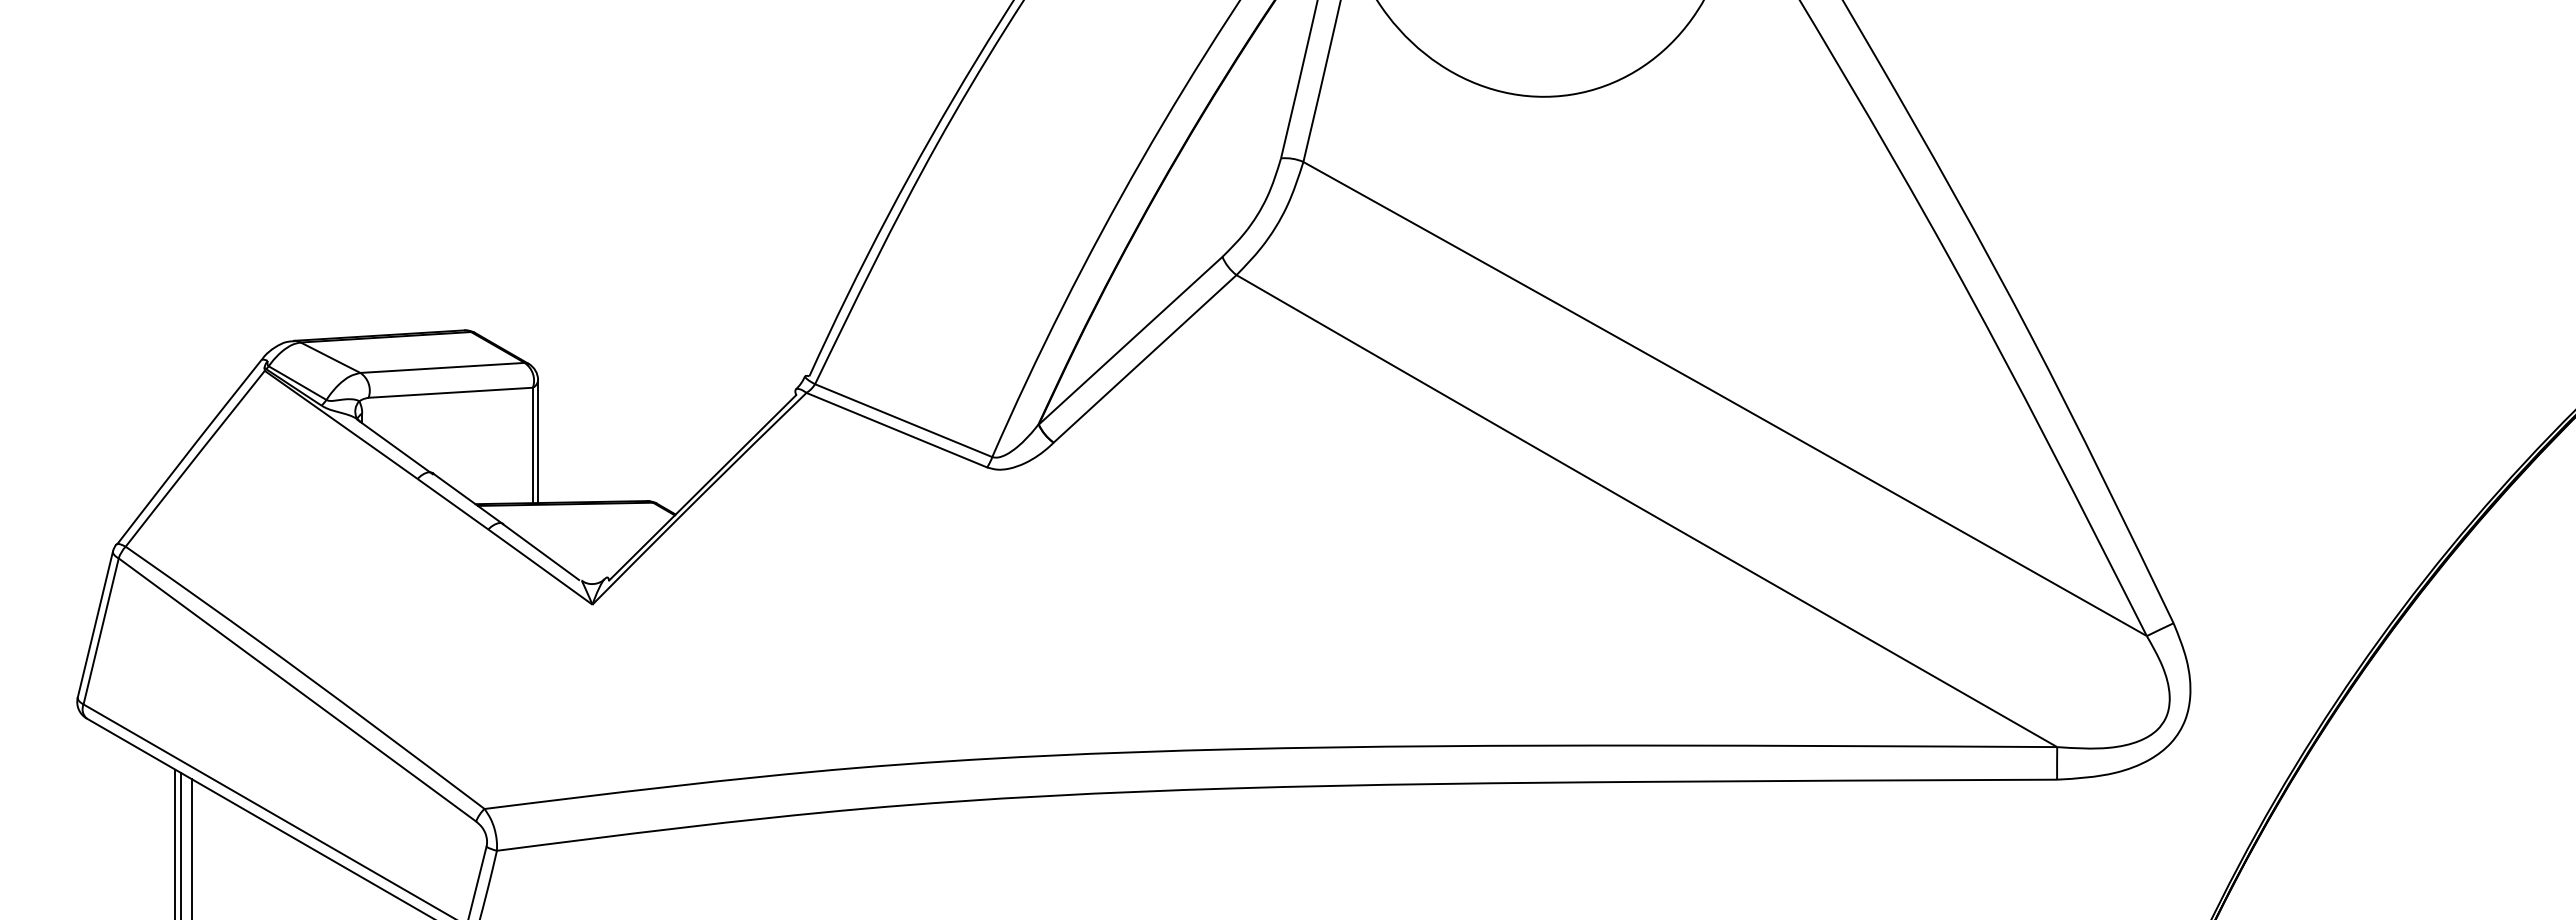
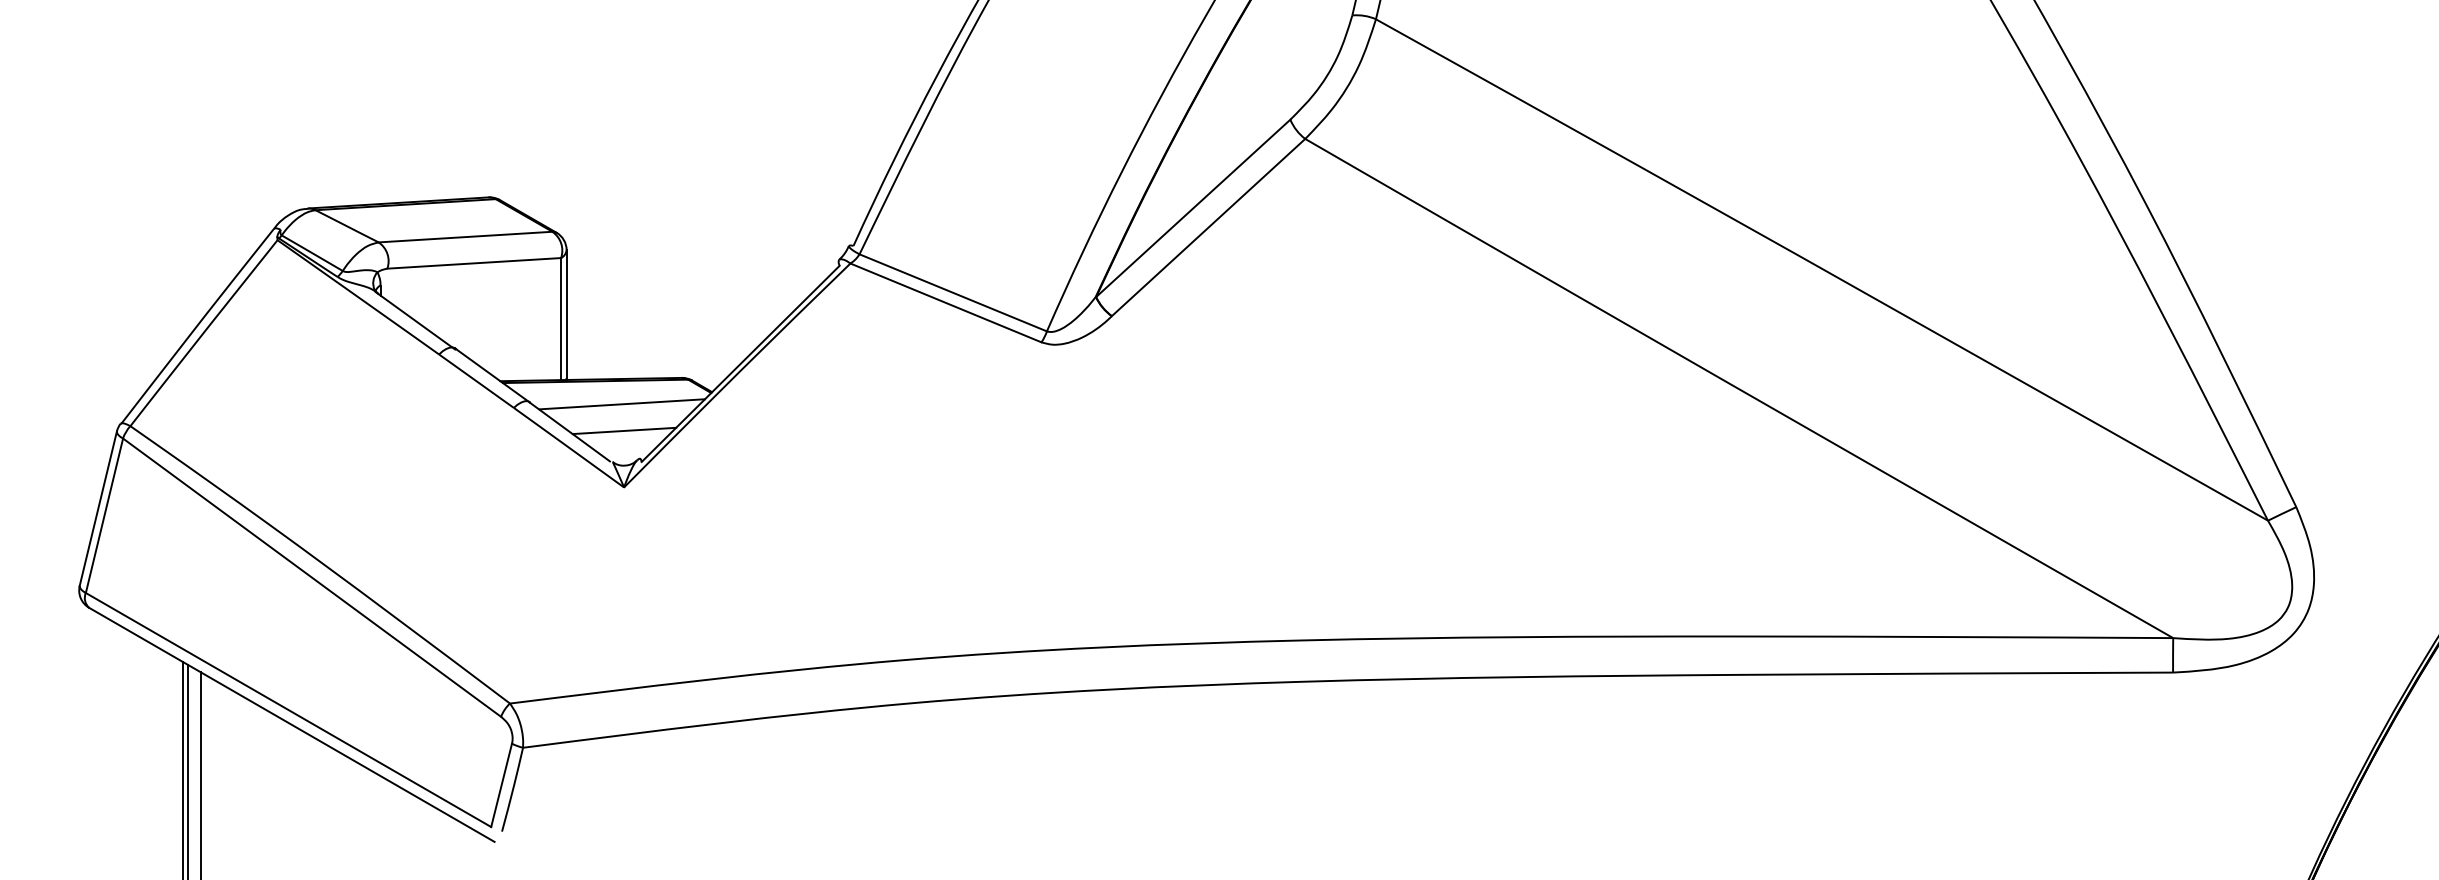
line: (590, 525) -> (622, 403), added
line: (592, 551) -> (624, 431), added

